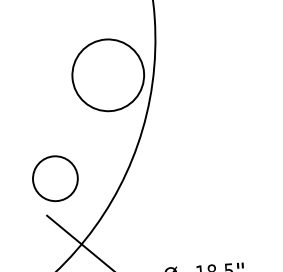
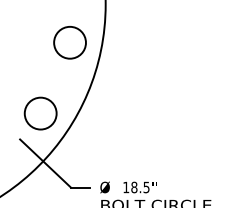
circle: (107, 74) -> (69, 42), size x0.62
circle: (55, 178) -> (40, 113), moved

